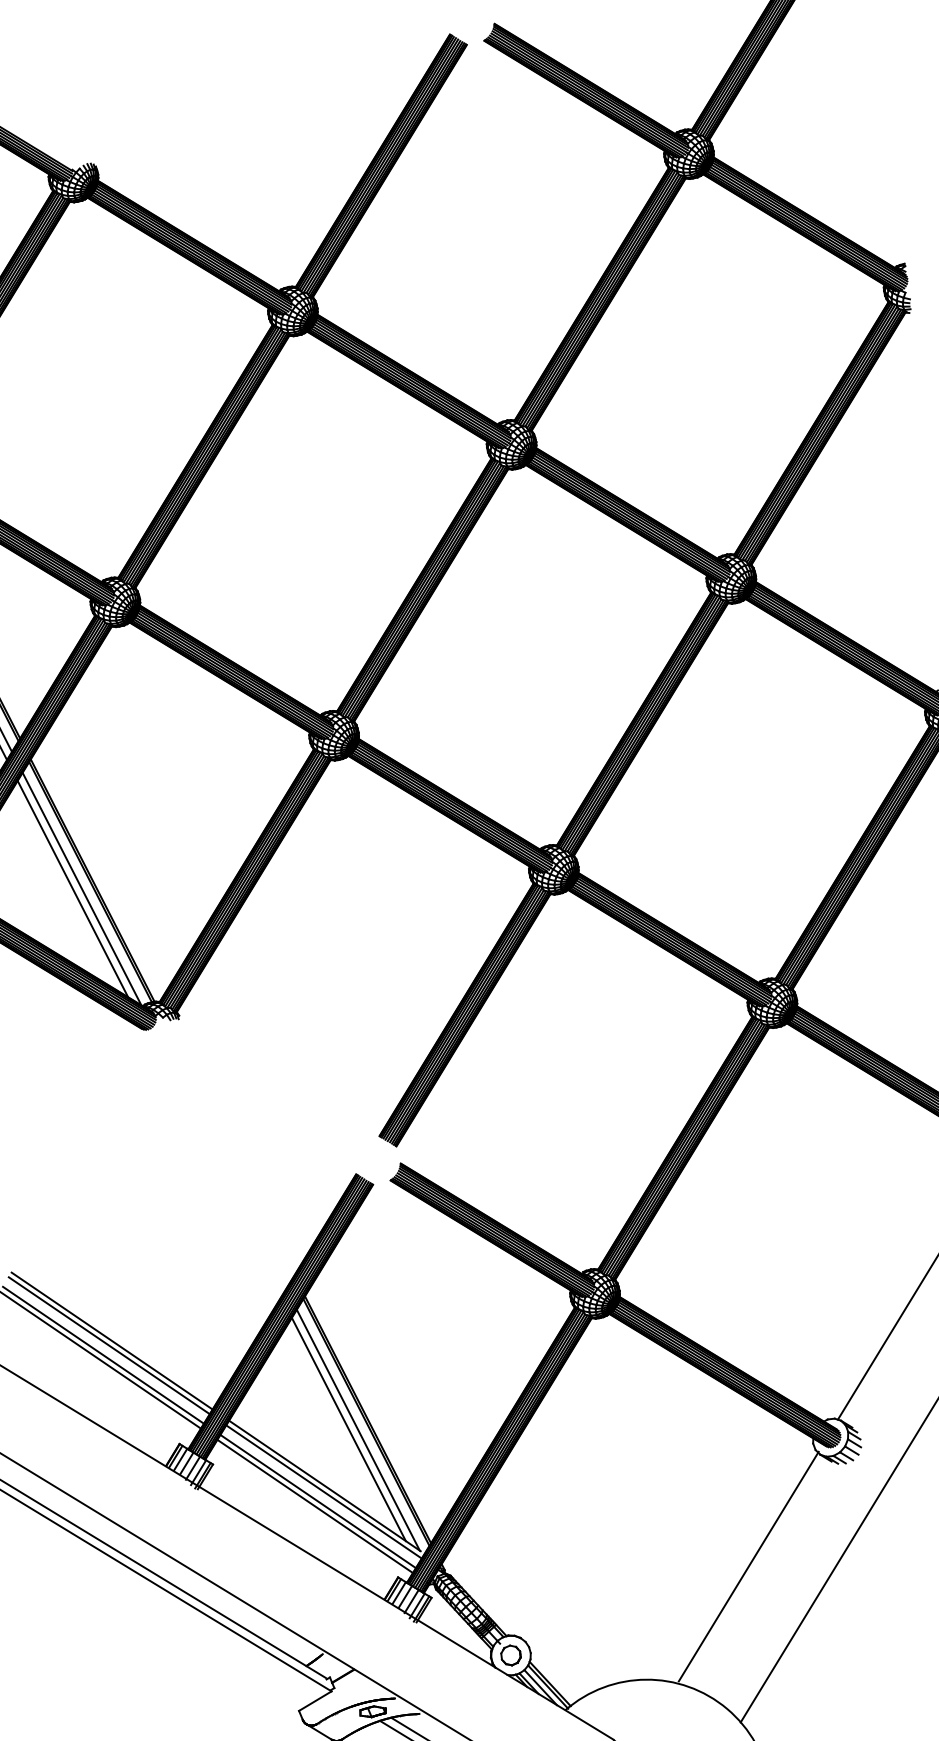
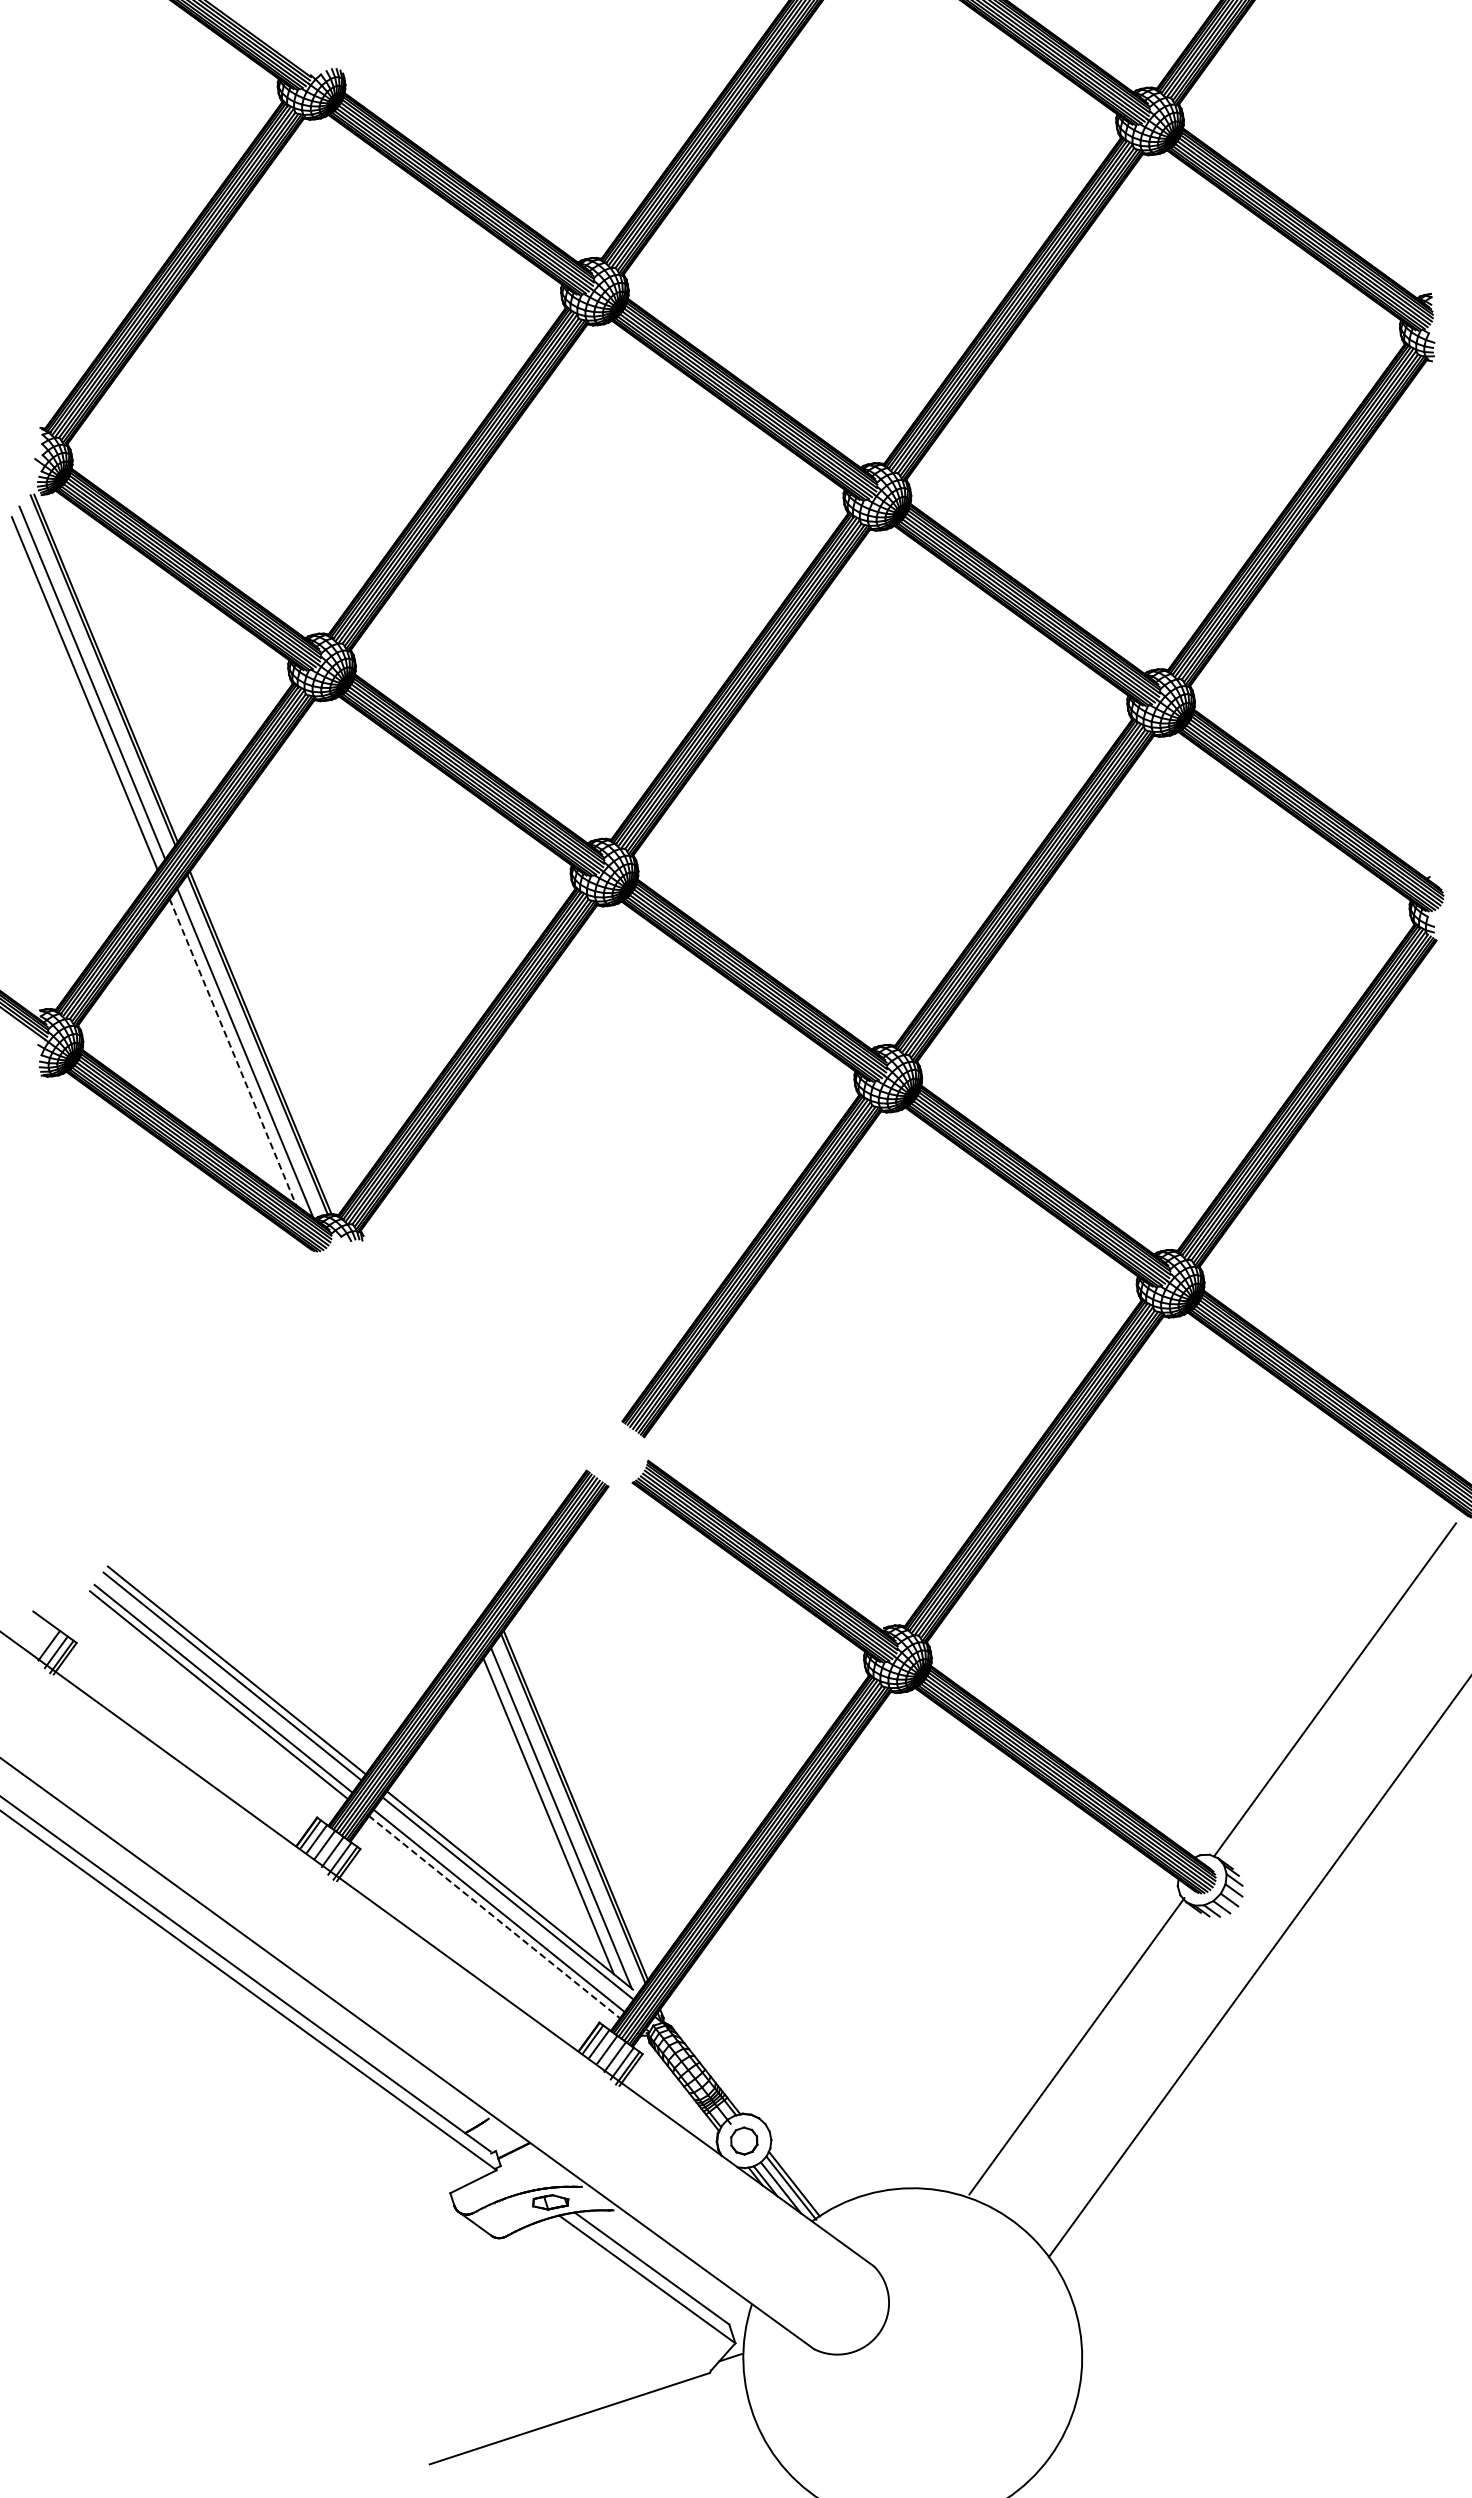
line: (72, 888) -> (232, 1051), solid -> dashed
line: (315, 1506) -> (494, 1917), solid -> dashed

